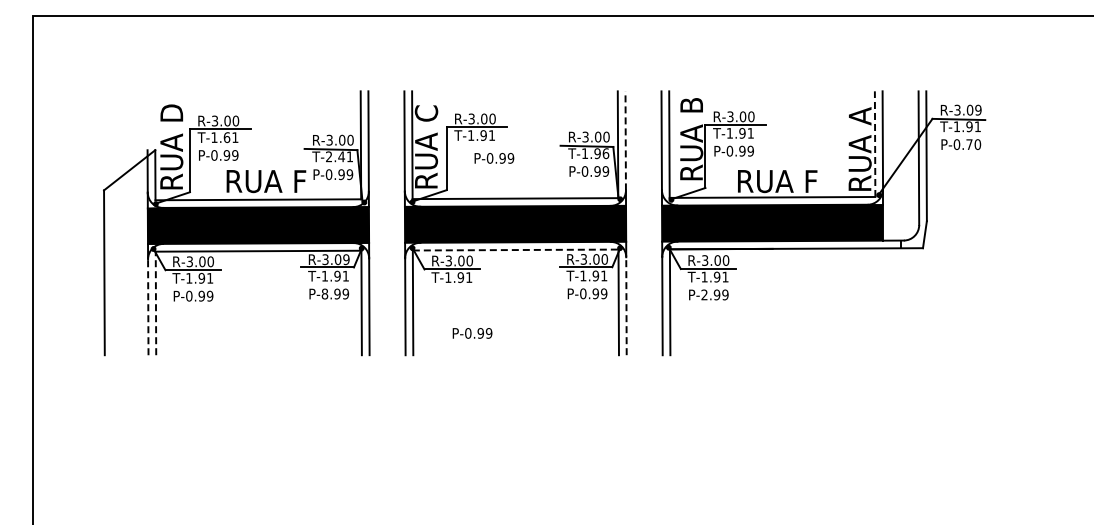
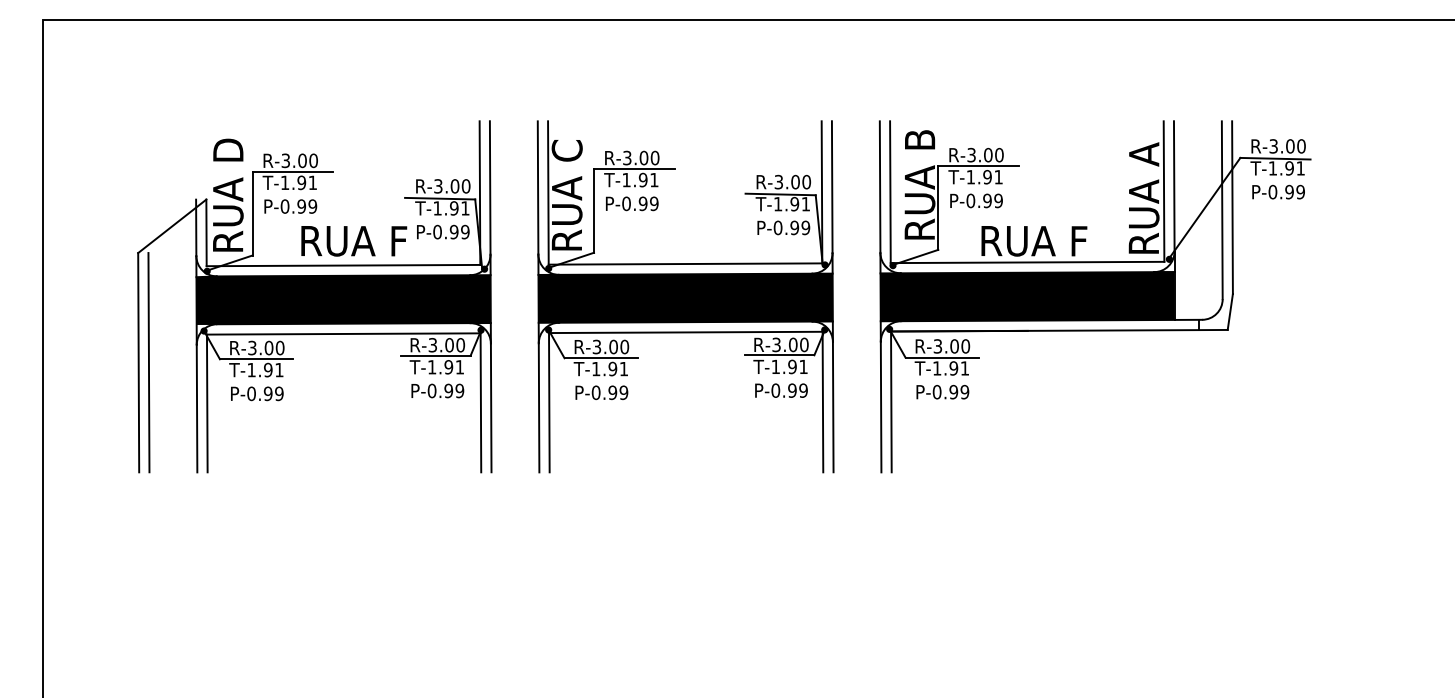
text: (978, 110) -> (1301, 146), R-3.09 -> R-3.00
text: (226, 137) -> (301, 182), T-1.61 -> T-1.91
line: (625, 140) -> (831, 186), dashed -> solid
line: (875, 144) -> (1164, 192), dashed -> solid
text: (973, 144) -> (1294, 192), P-0.70 -> P-0.99
text: (605, 153) -> (805, 203), T-1.96 -> T-1.91
text: (335, 156) -> (446, 207), T-2.41 -> T-1.91
text: (494, 158) -> (632, 203), moved
line: (515, 250) -> (685, 333), dashed -> solid
text: (346, 259) -> (460, 345), R-3.09 -> R-3.00
line: (111, 272) -> (148, 362), added
text: (324, 293) -> (431, 390), P-8.99 -> P-0.99
text: (704, 294) -> (937, 391), P-2.99 -> P-0.99
line: (155, 303) -> (206, 403), dashed -> solid
line: (626, 306) -> (833, 407), dashed -> solid
line: (148, 307) -> (197, 408), dashed -> solid
text: (472, 333) -> (601, 392), moved

